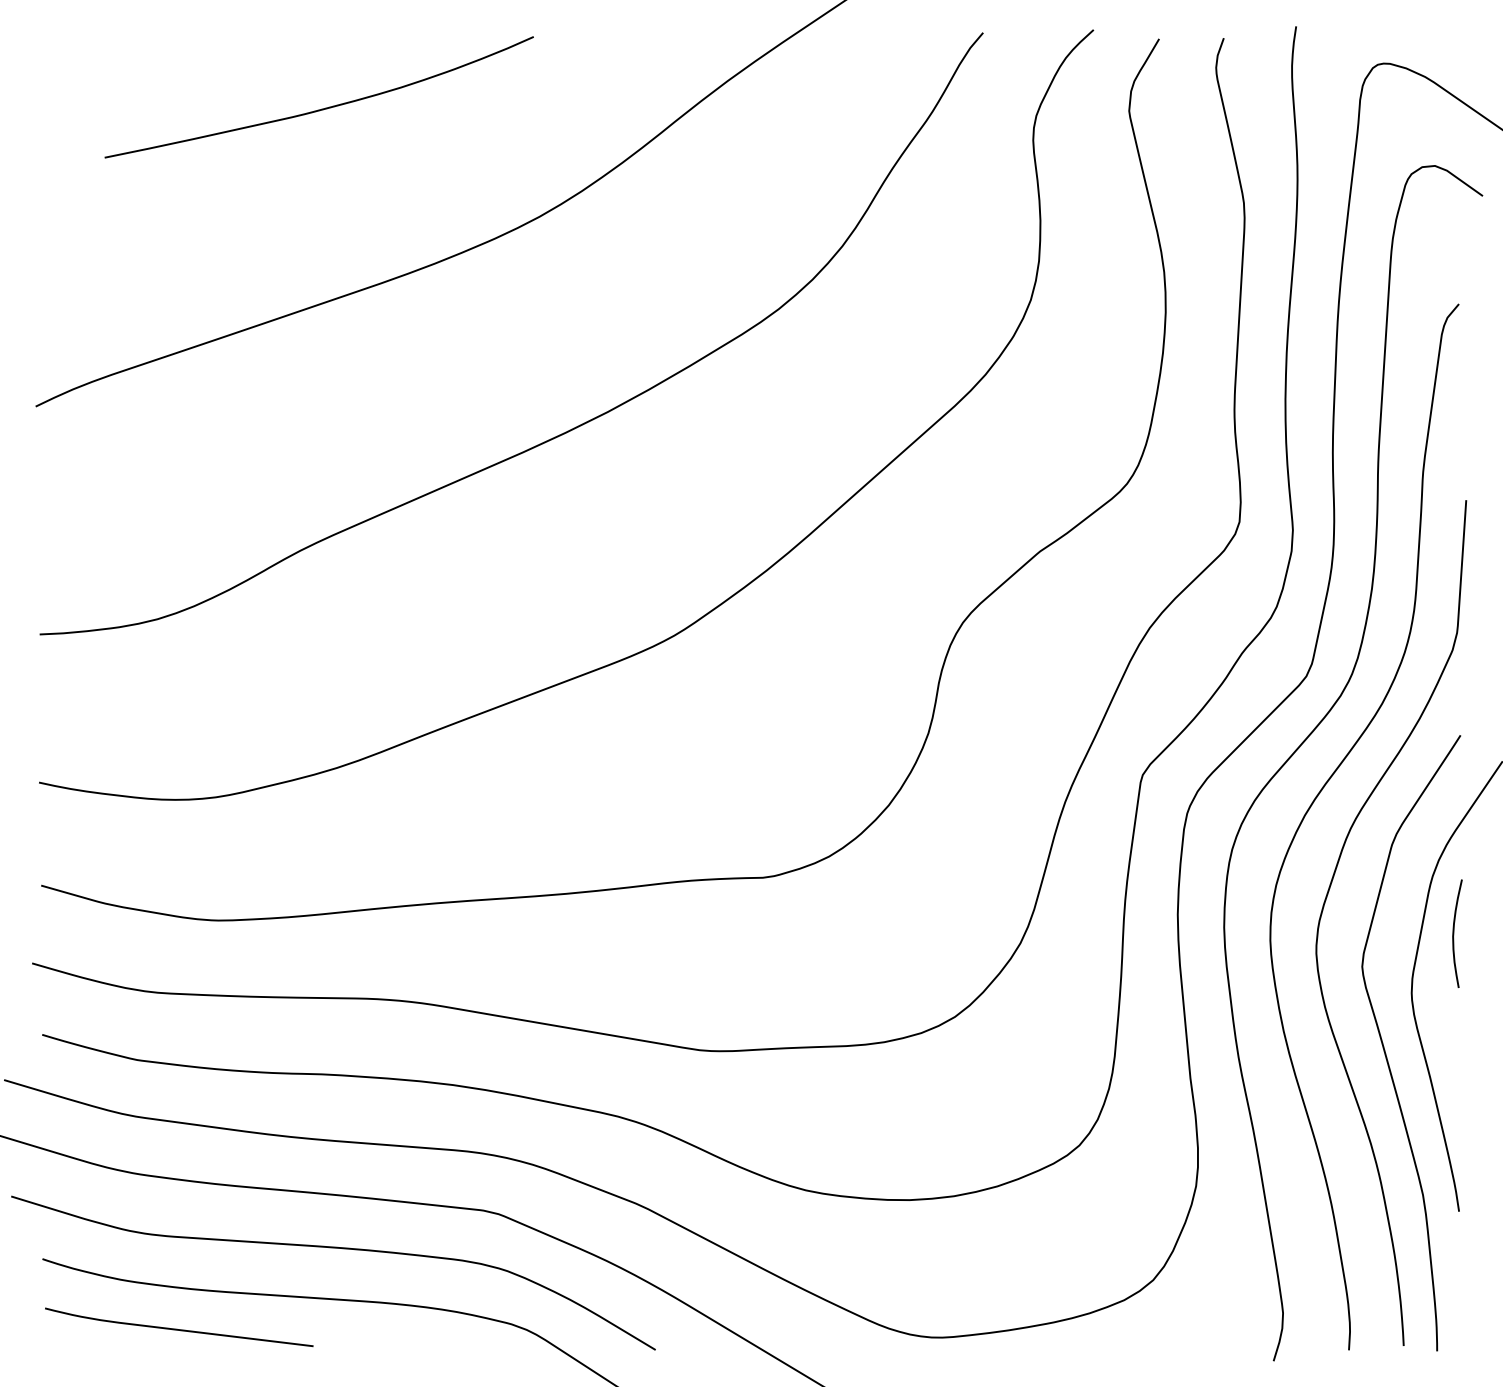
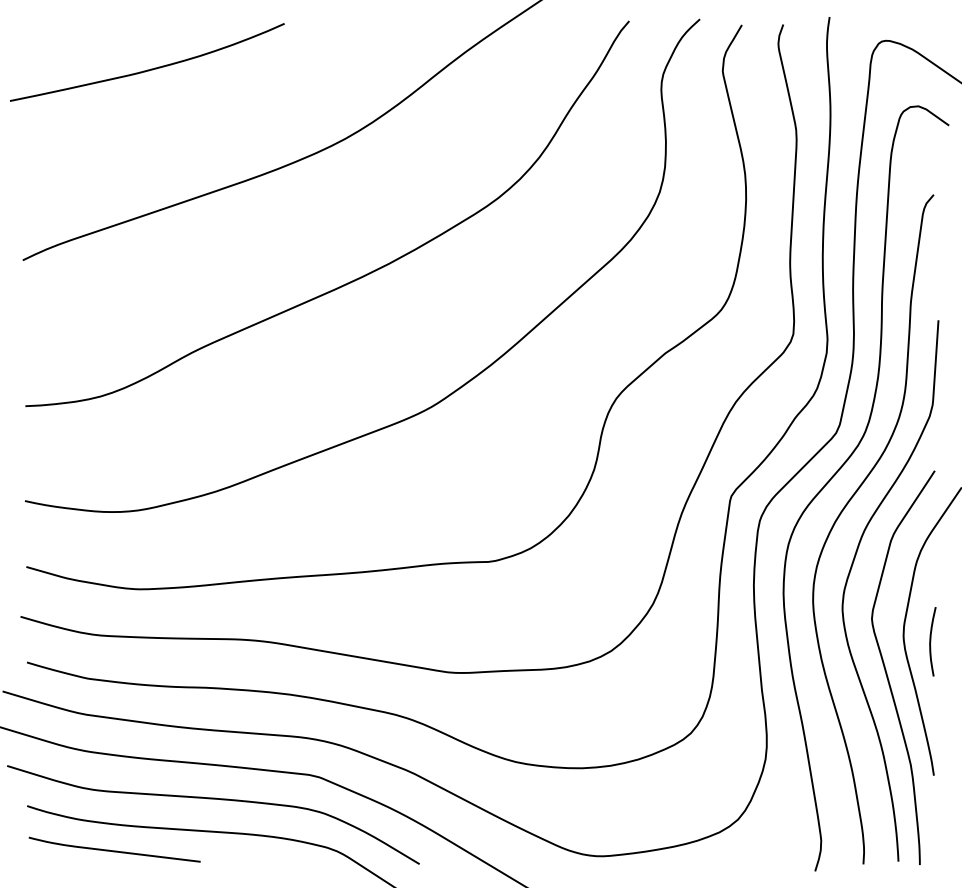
curve: (319, 108) -> (147, 69), moved
curve: (1455, 933) -> (931, 641), moved

